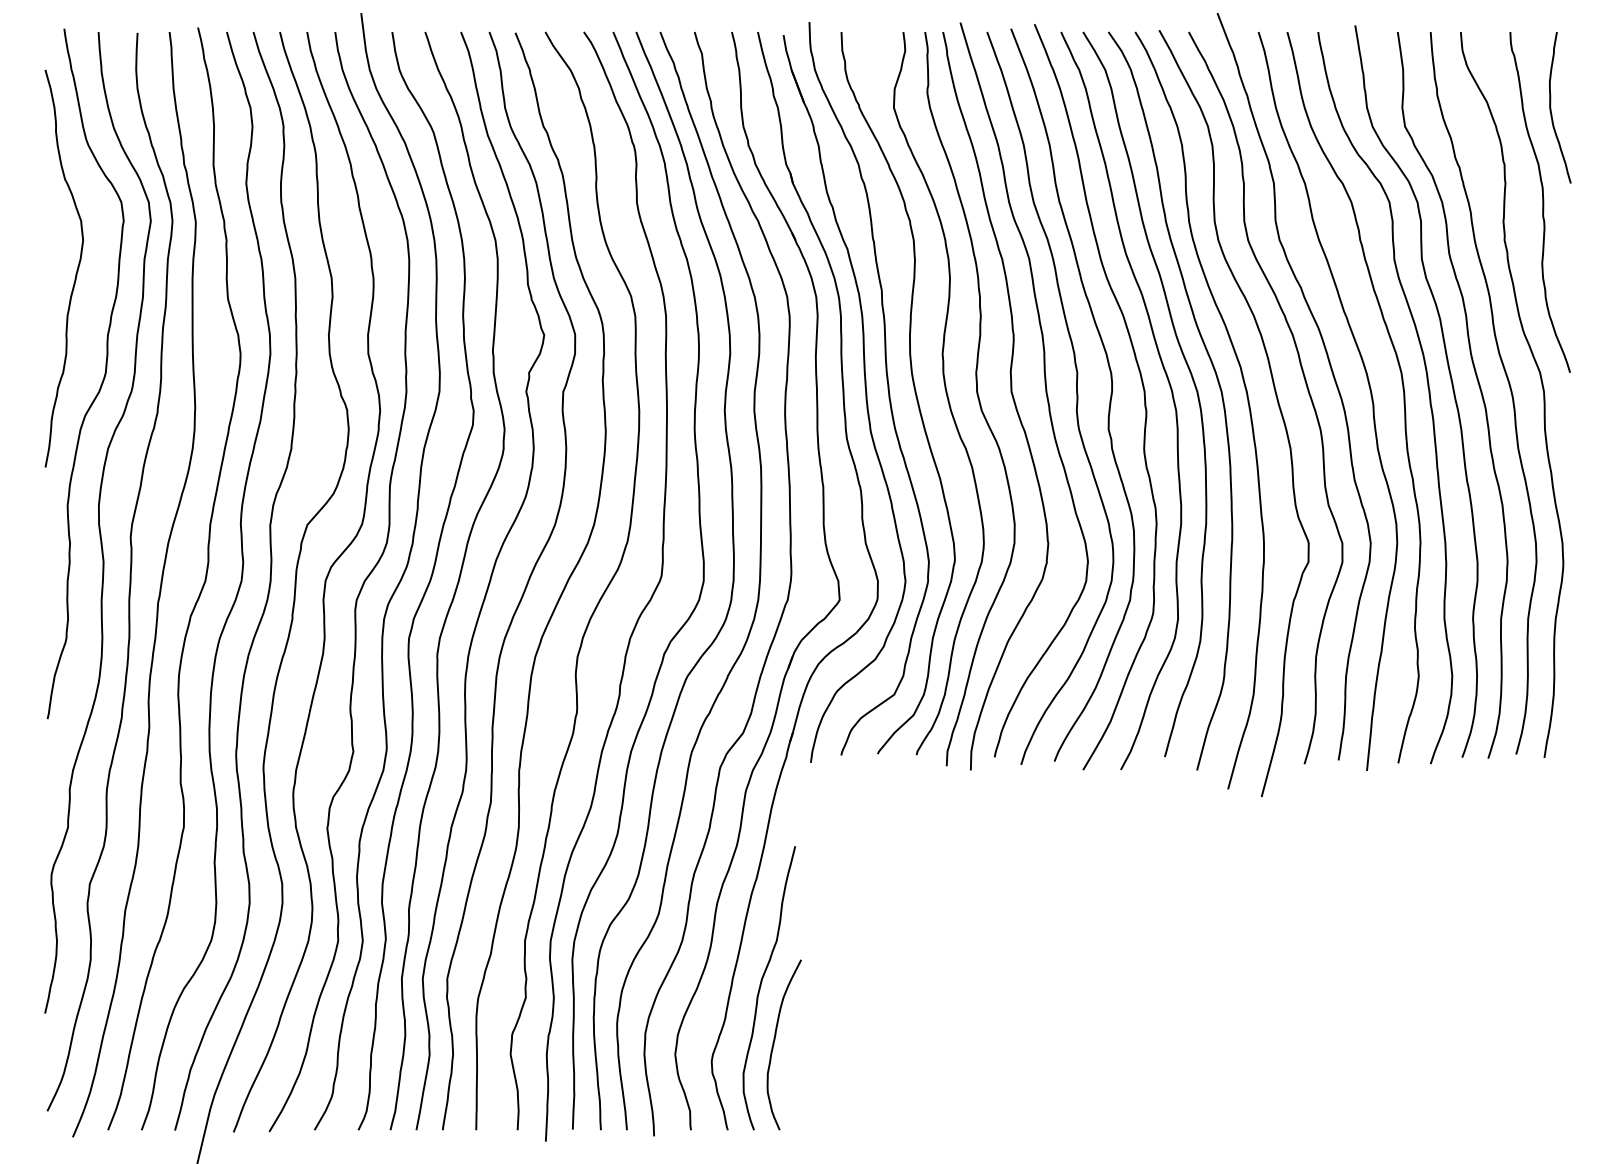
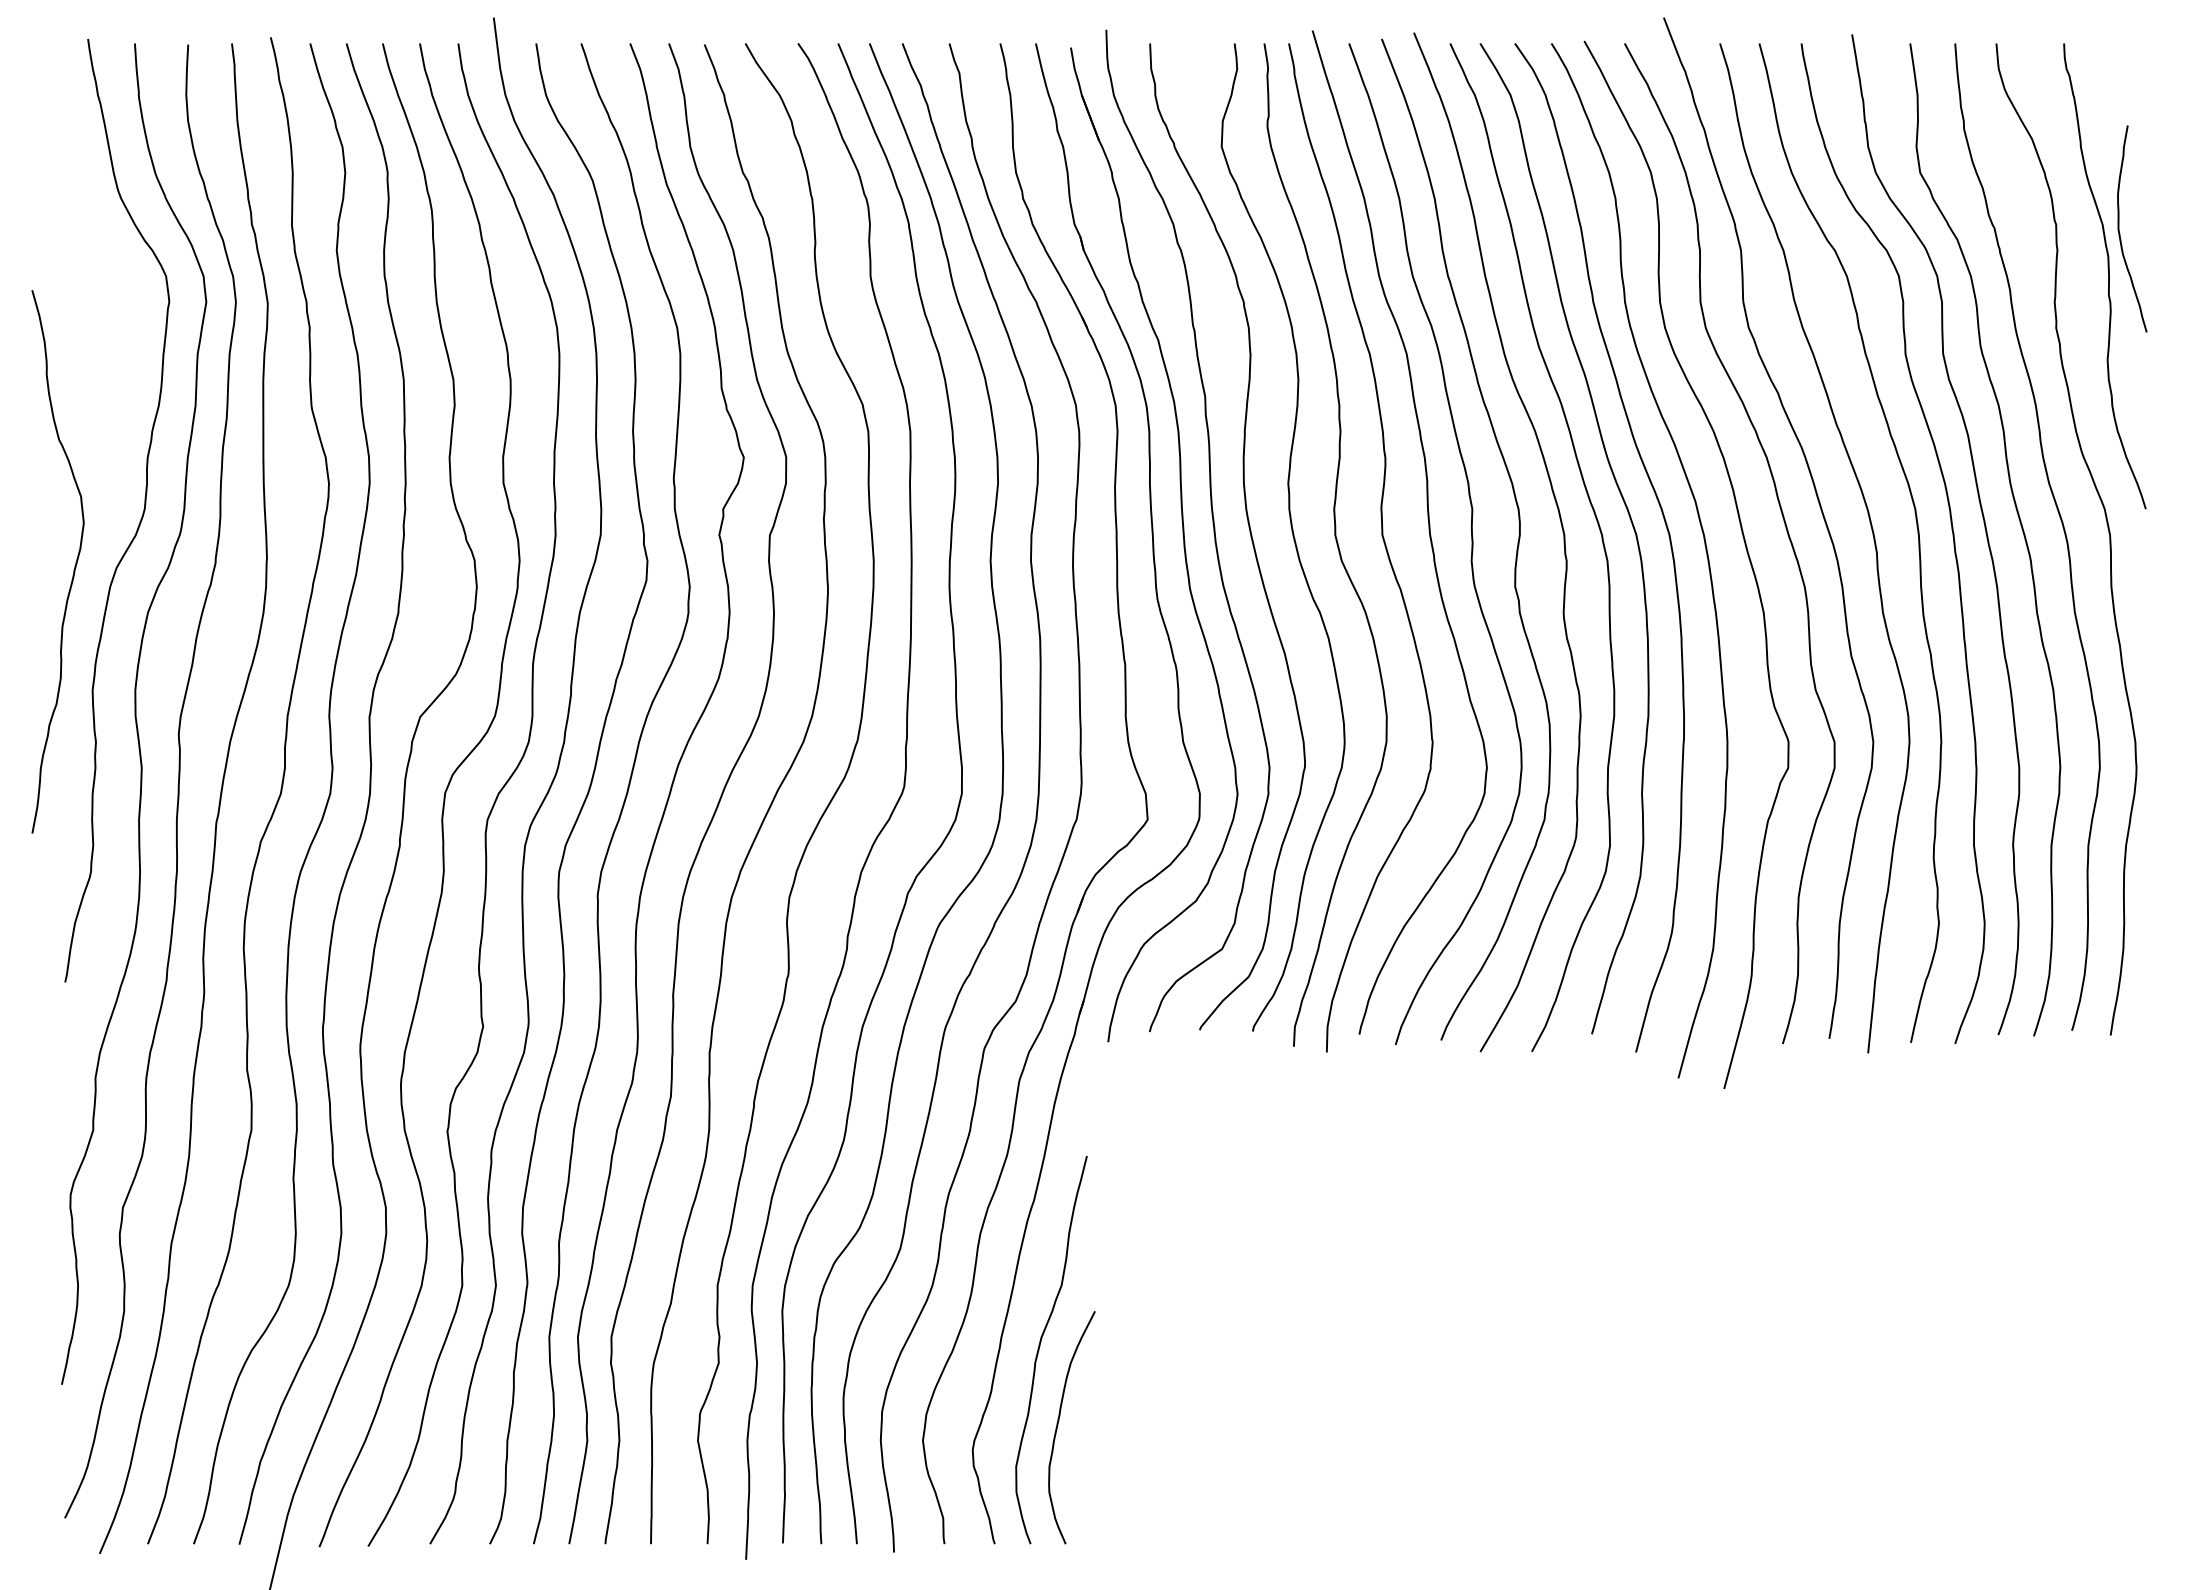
curve: (1550, 107) -> (2119, 228), moved
curve: (76, 272) -> (74, 566), moved

